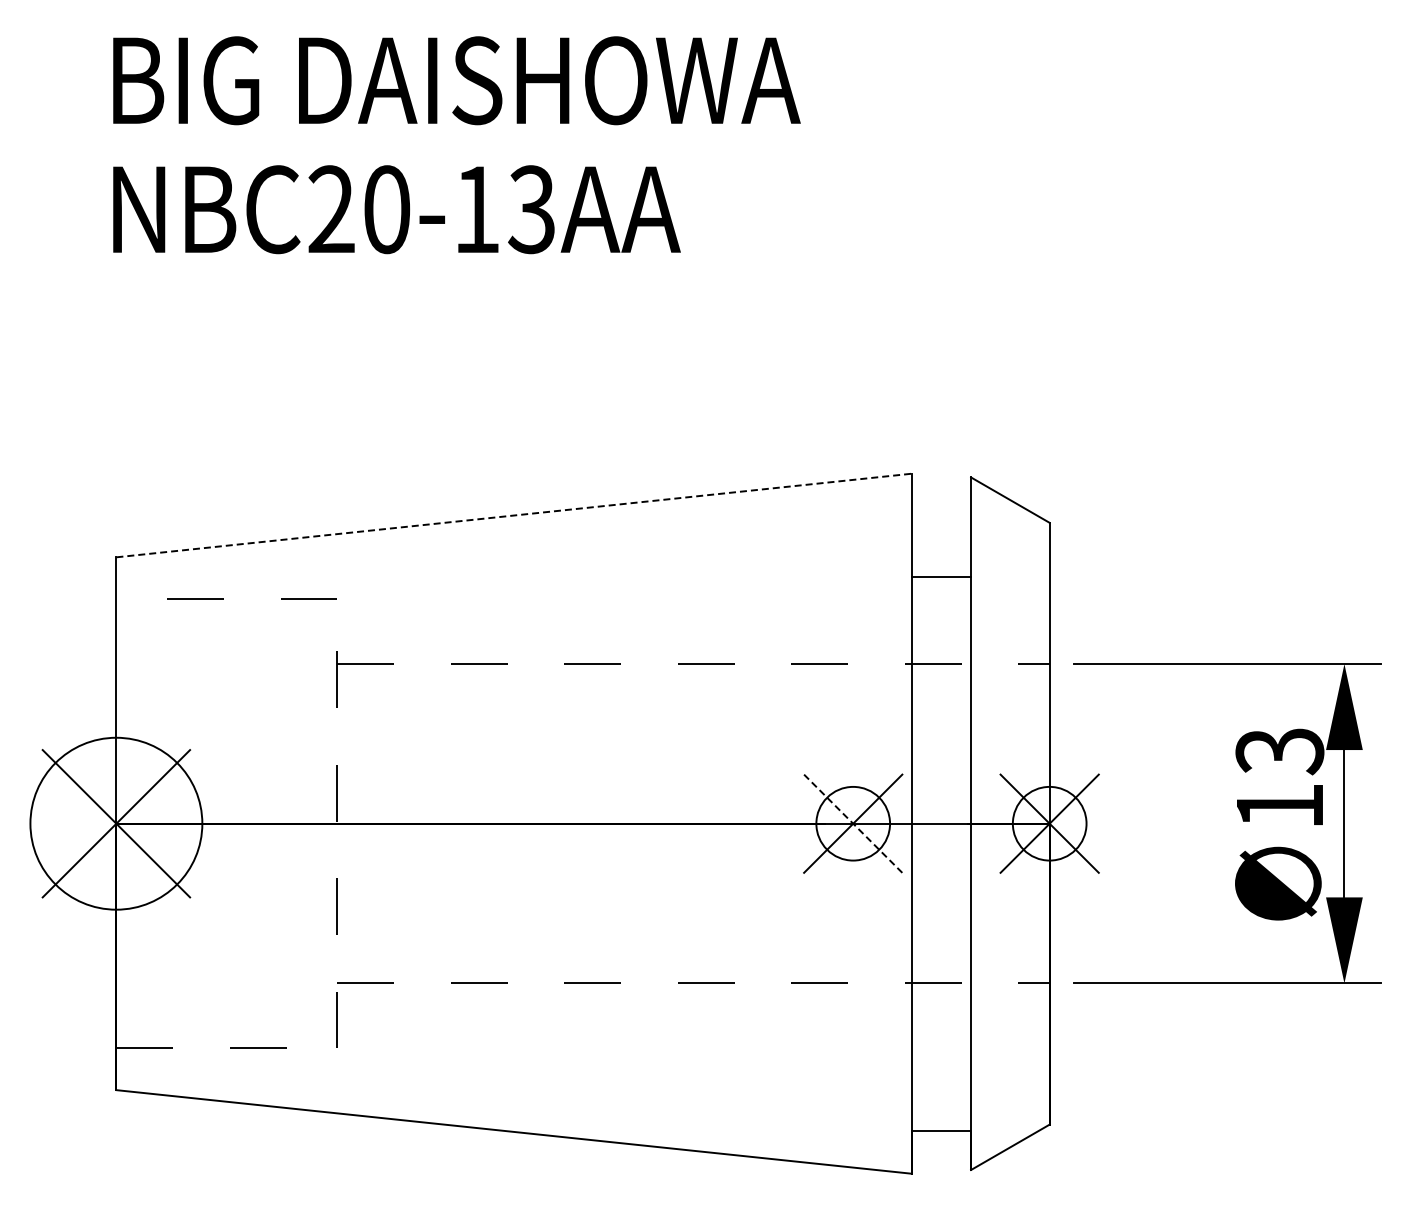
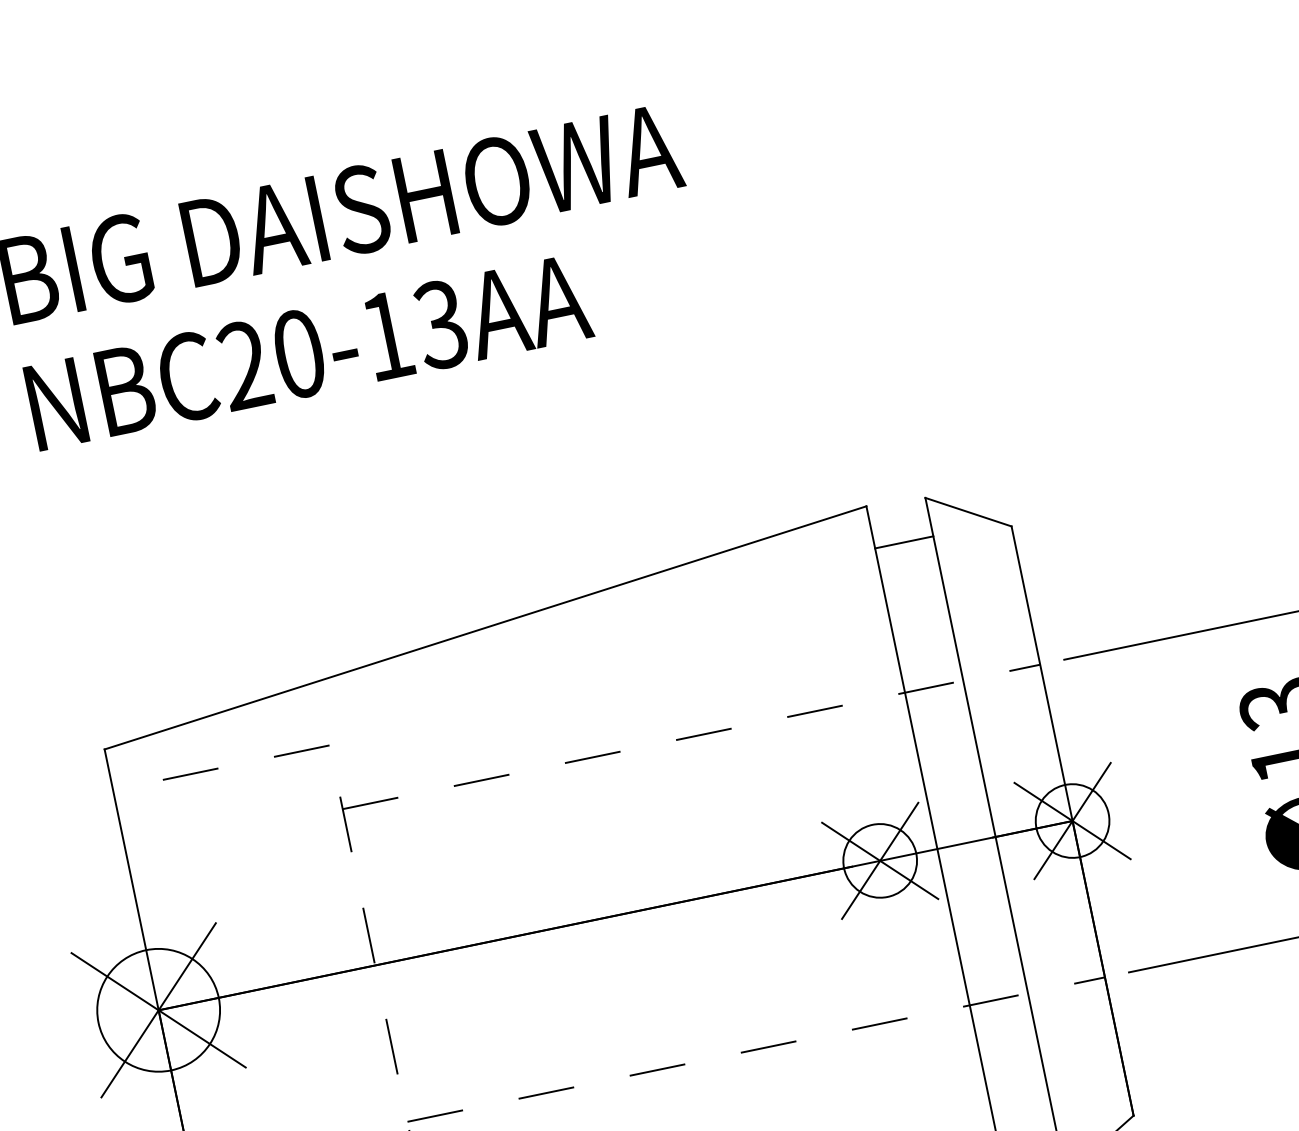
line: (514, 515) -> (485, 627), dashed -> solid
line: (941, 576) -> (904, 542), moved
circle: (116, 823) -> (158, 1010), size x0.71
line: (852, 823) -> (879, 860), dashed -> solid

